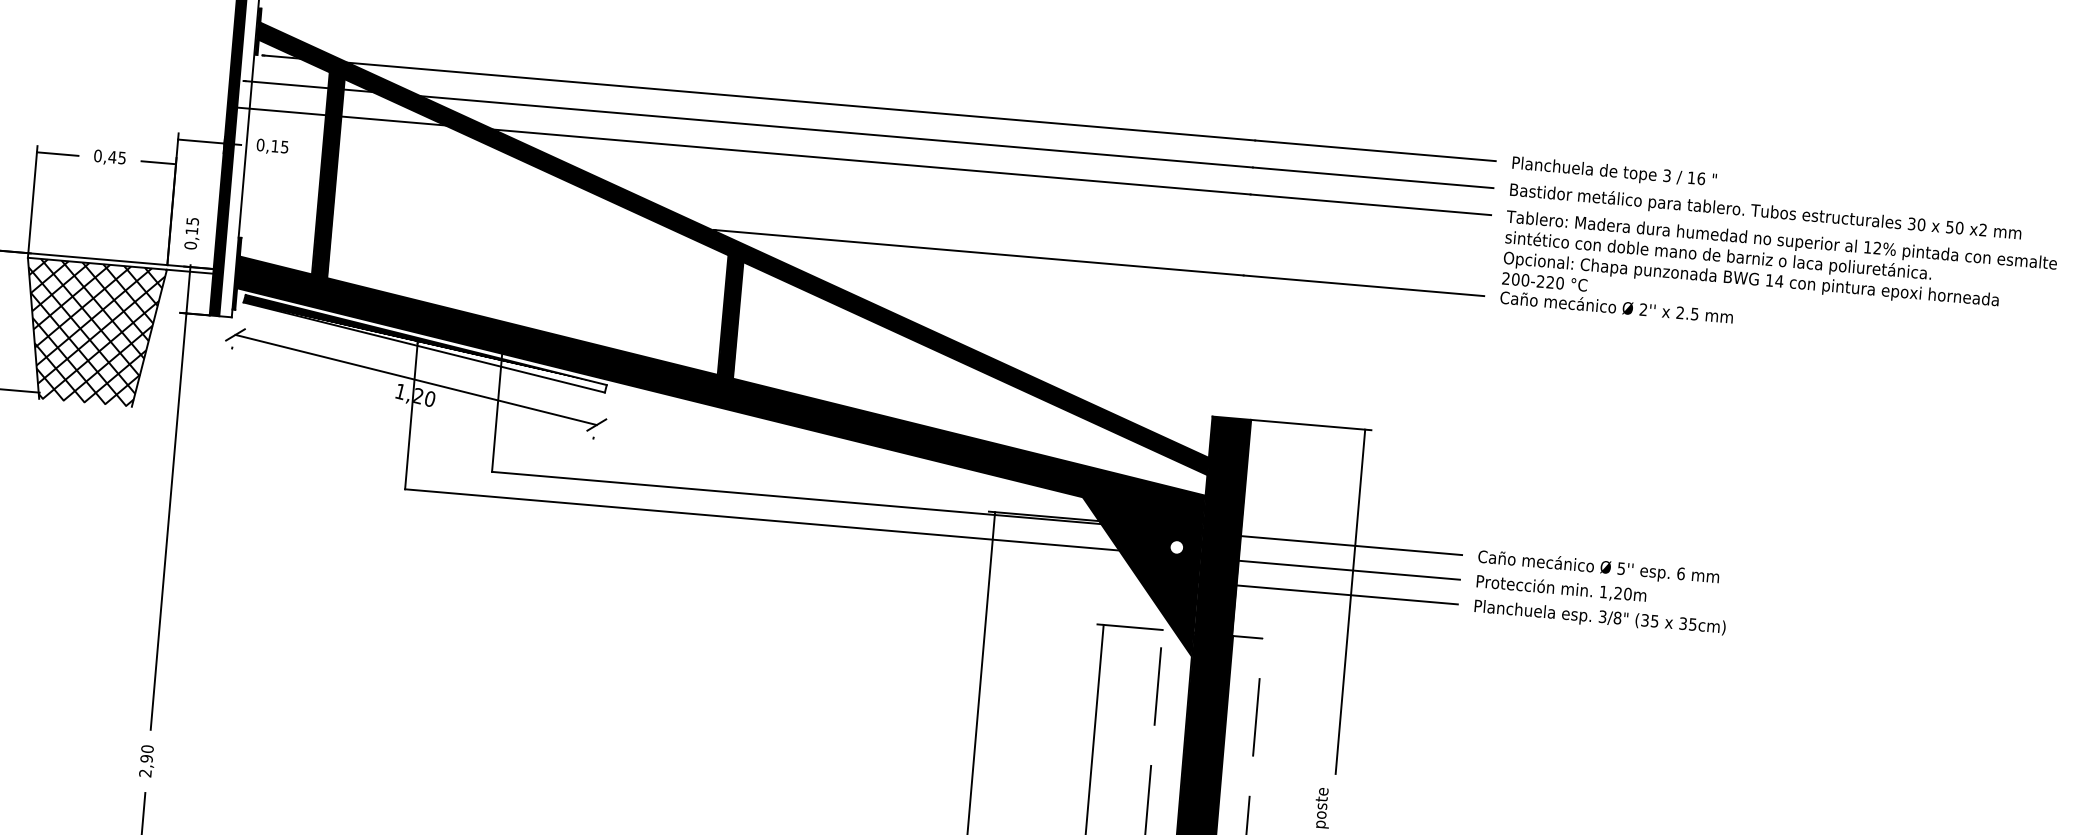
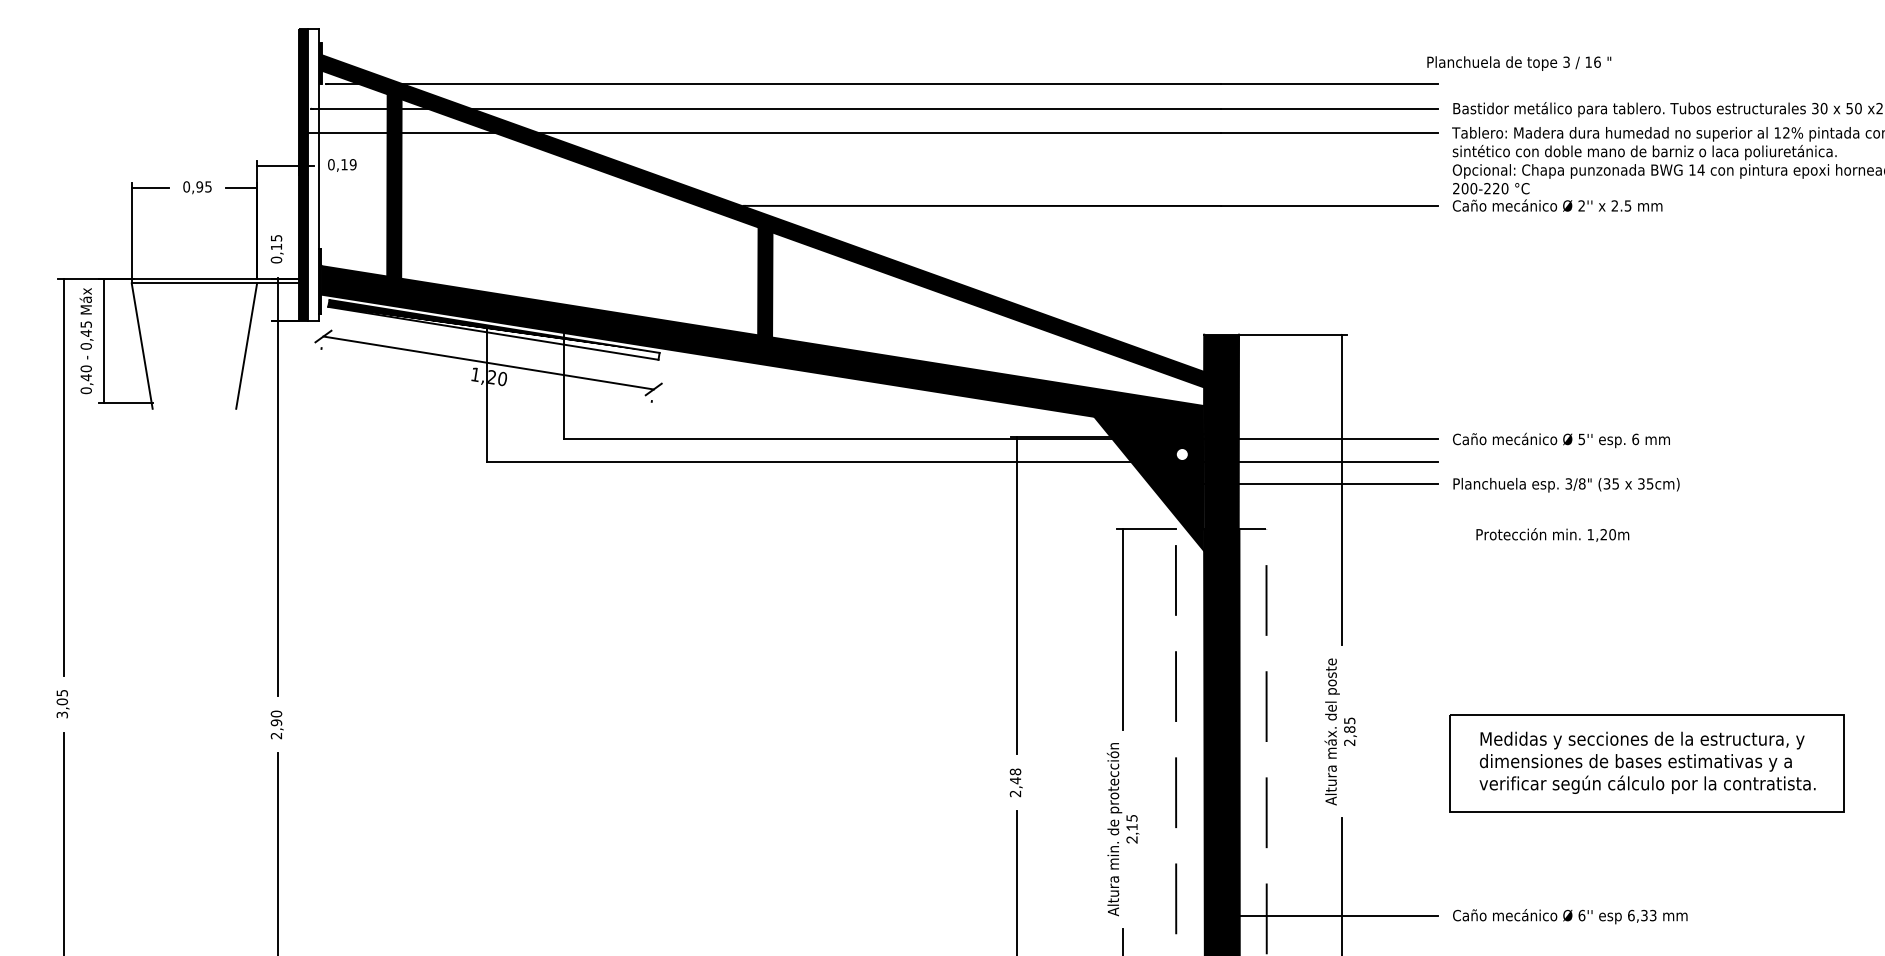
text: (284, 146) -> (352, 164), 0,15 -> 0,19
text: (112, 156) -> (199, 186), 0,45 -> 0,95
text: (1614, 172) -> (1519, 63), moved
hatch: (91, 332) -> (194, 345), removed
text: (1561, 588) -> (1552, 534), moved

